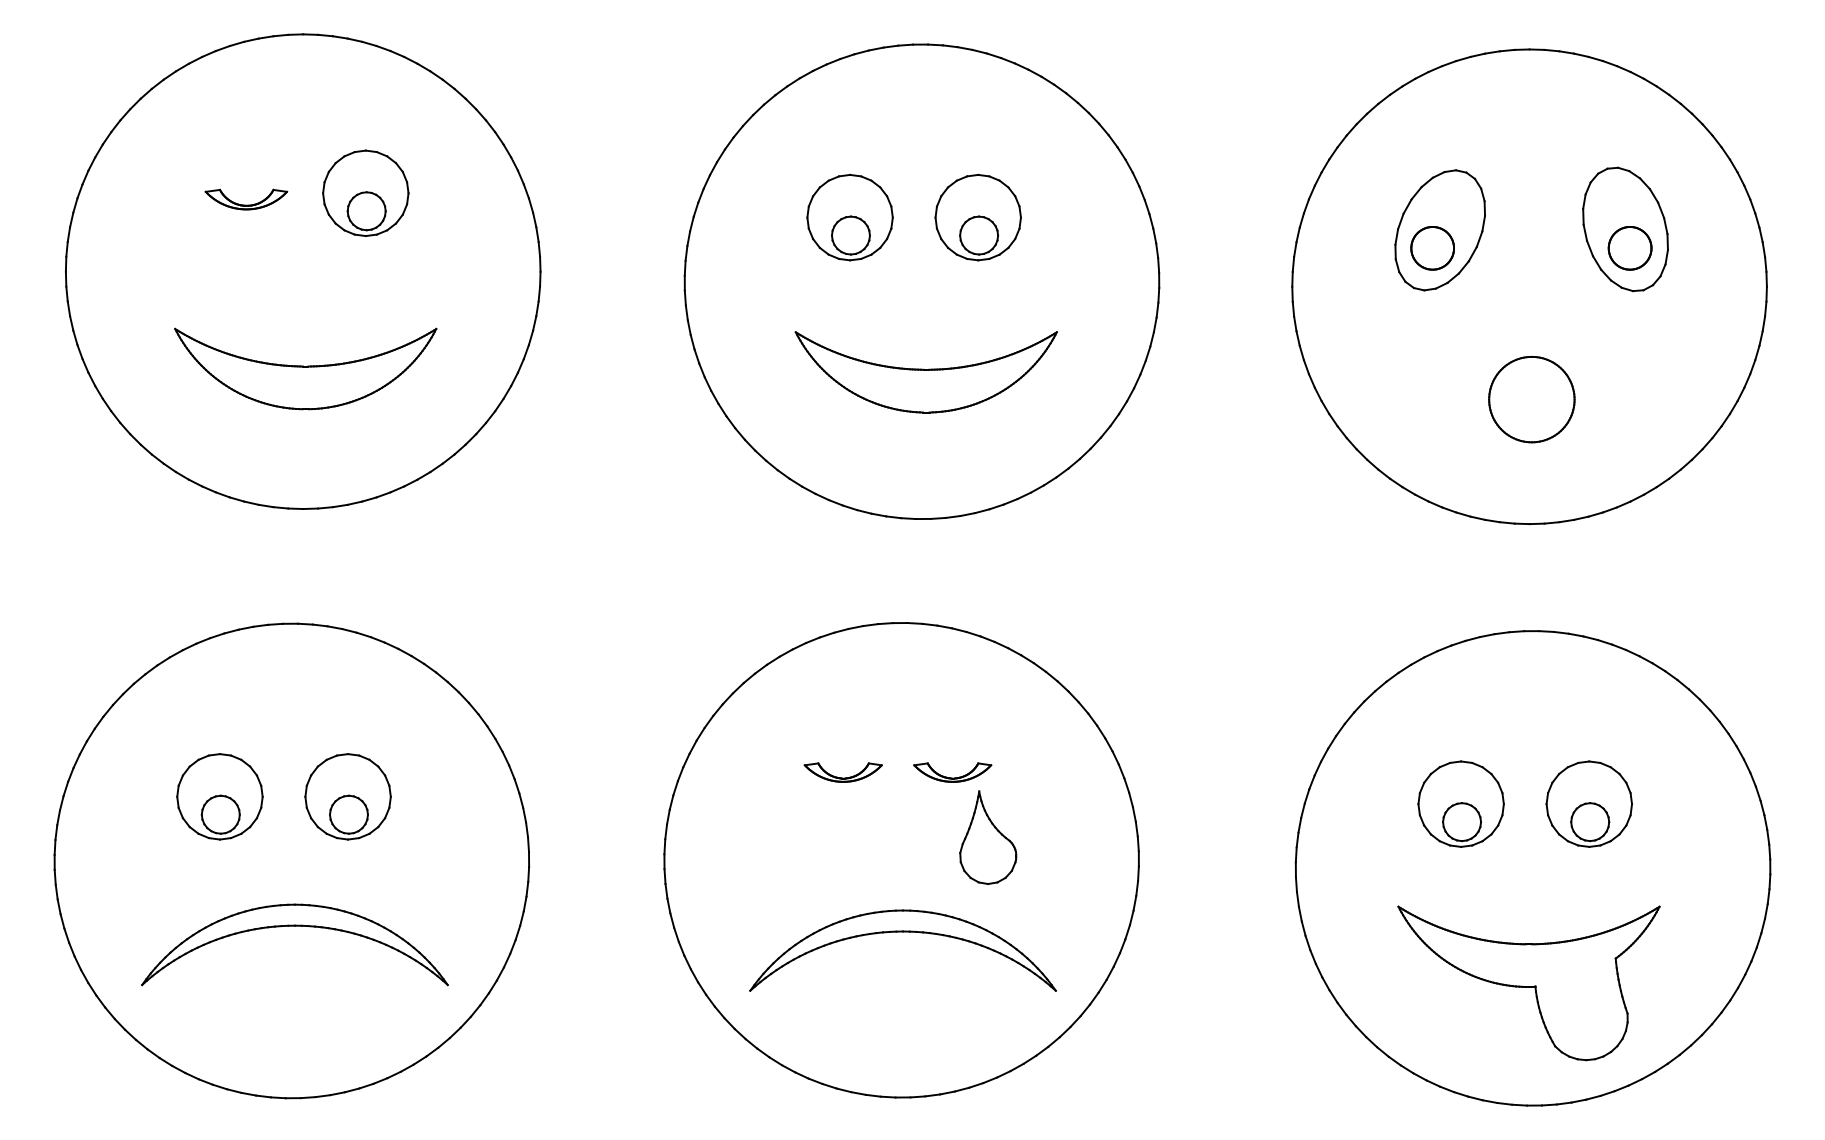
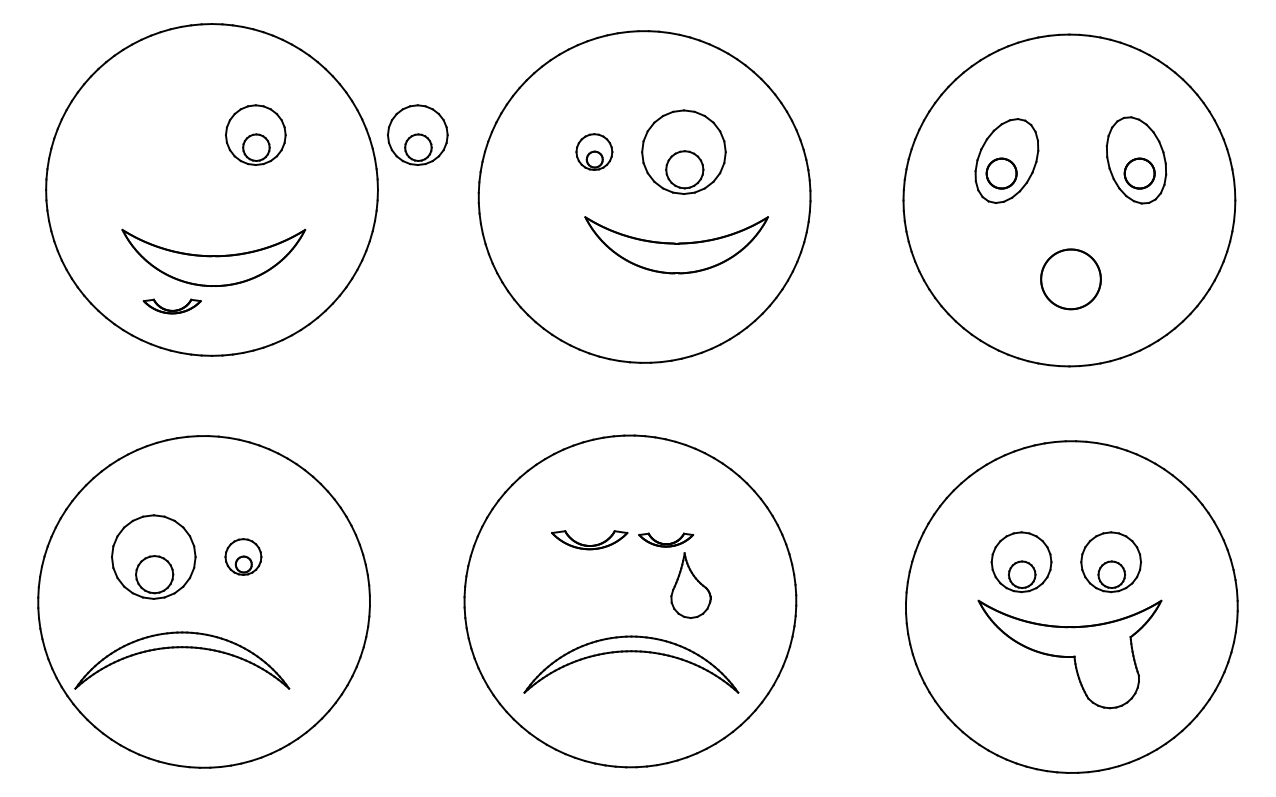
part: (597, 192) -> (417, 134), added
part: (245, 199) -> (171, 306), moved
part: (850, 216) -> (594, 151), size x0.6
part: (977, 216) -> (683, 151), size x1.4
part: (926, 372) -> (676, 245), moved
part: (843, 771) -> (589, 539), size x1.4
part: (219, 796) -> (153, 556), size x1.4
part: (348, 796) -> (243, 556), size x0.6
part: (295, 927) -> (182, 648), moved
part: (1528, 983) -> (1069, 654), moved

